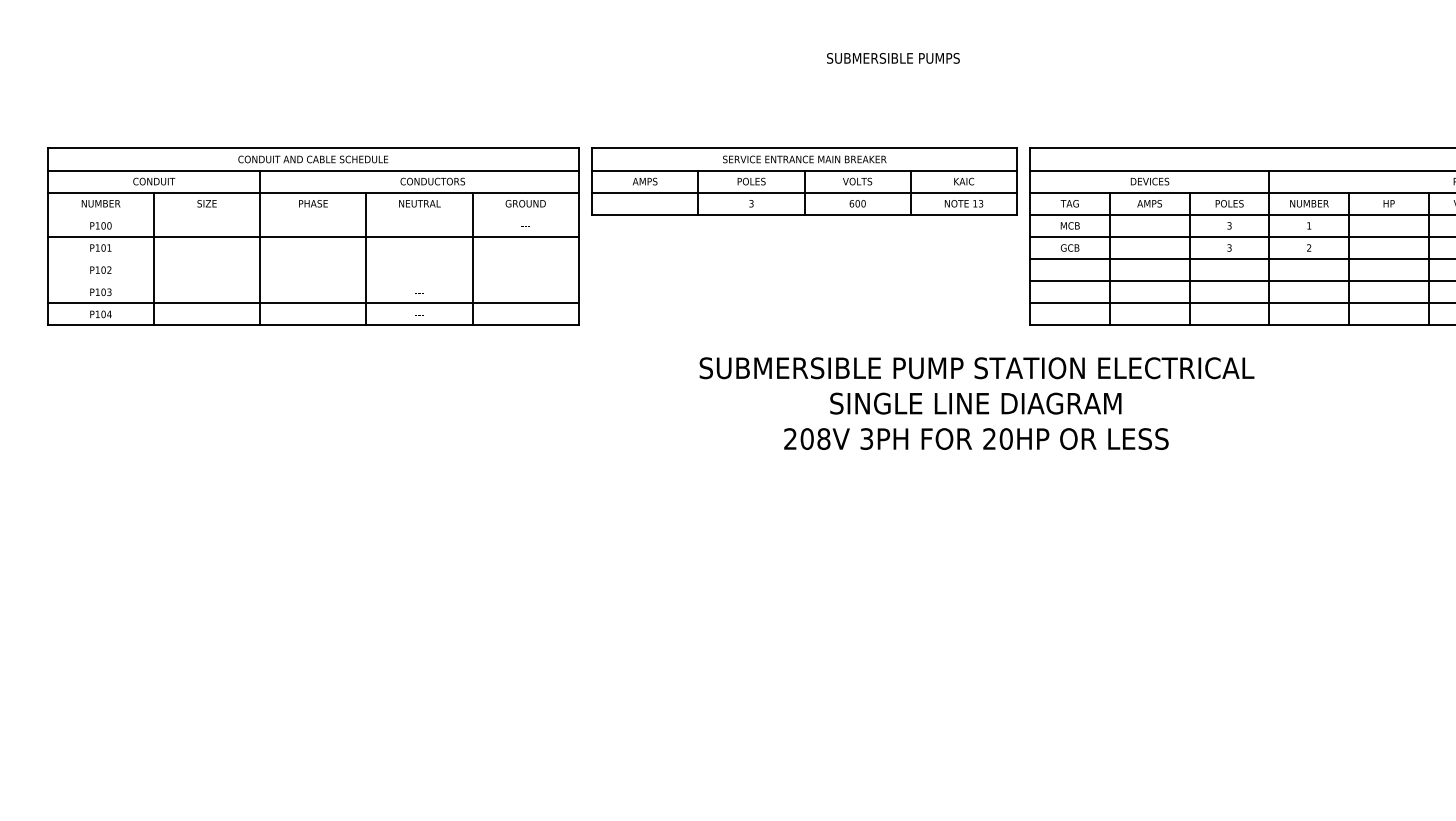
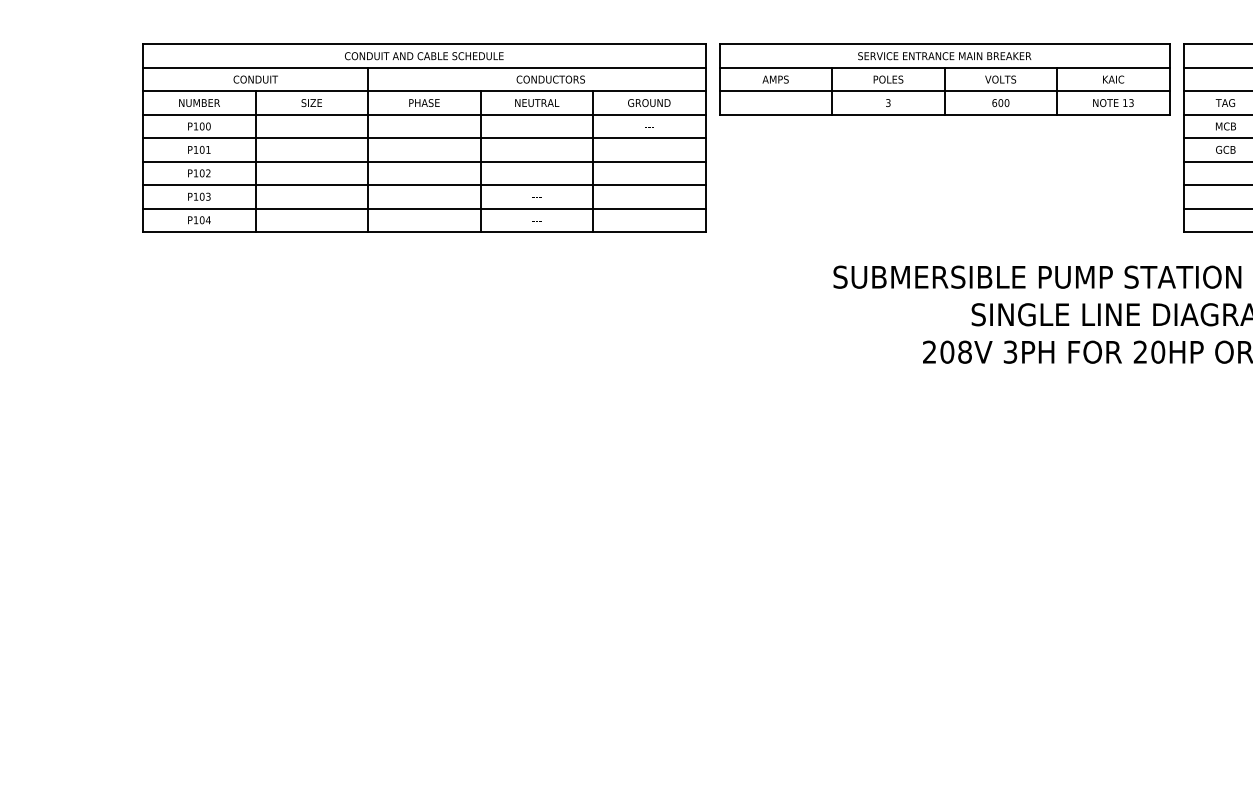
line: (312, 214) -> (423, 114), added
line: (312, 259) -> (423, 162), added
line: (312, 281) -> (423, 185), added

